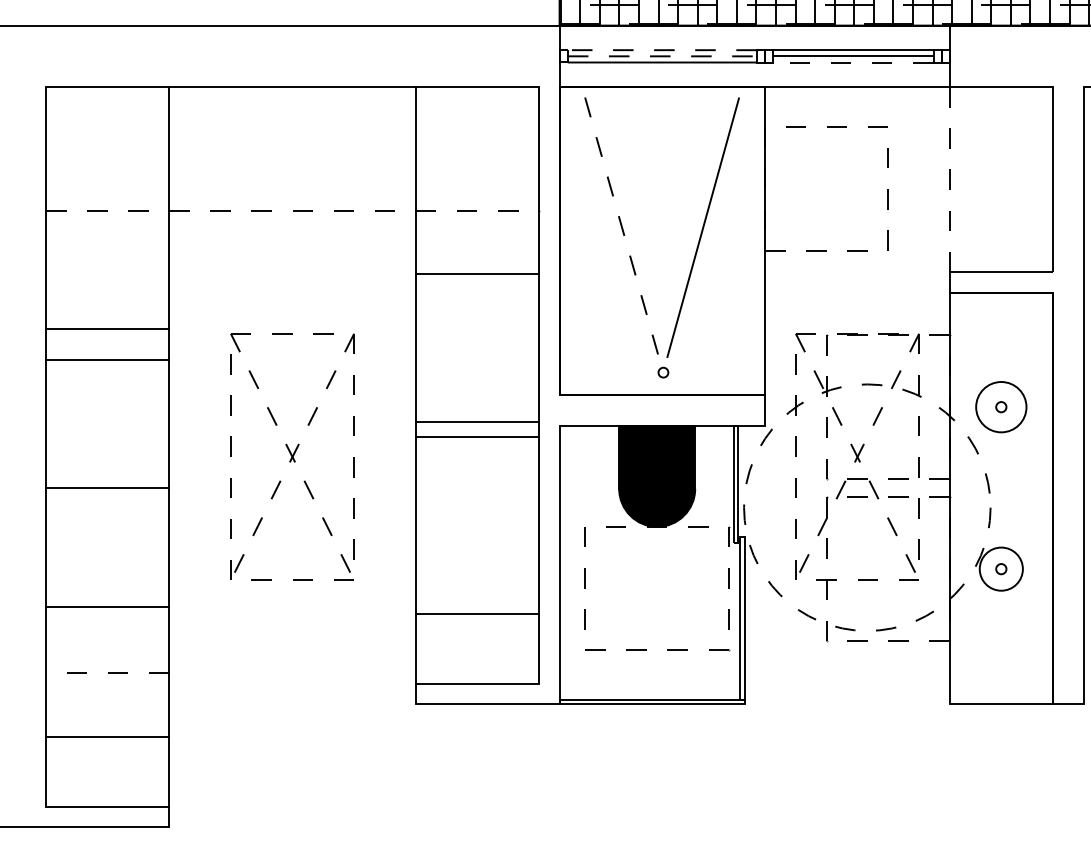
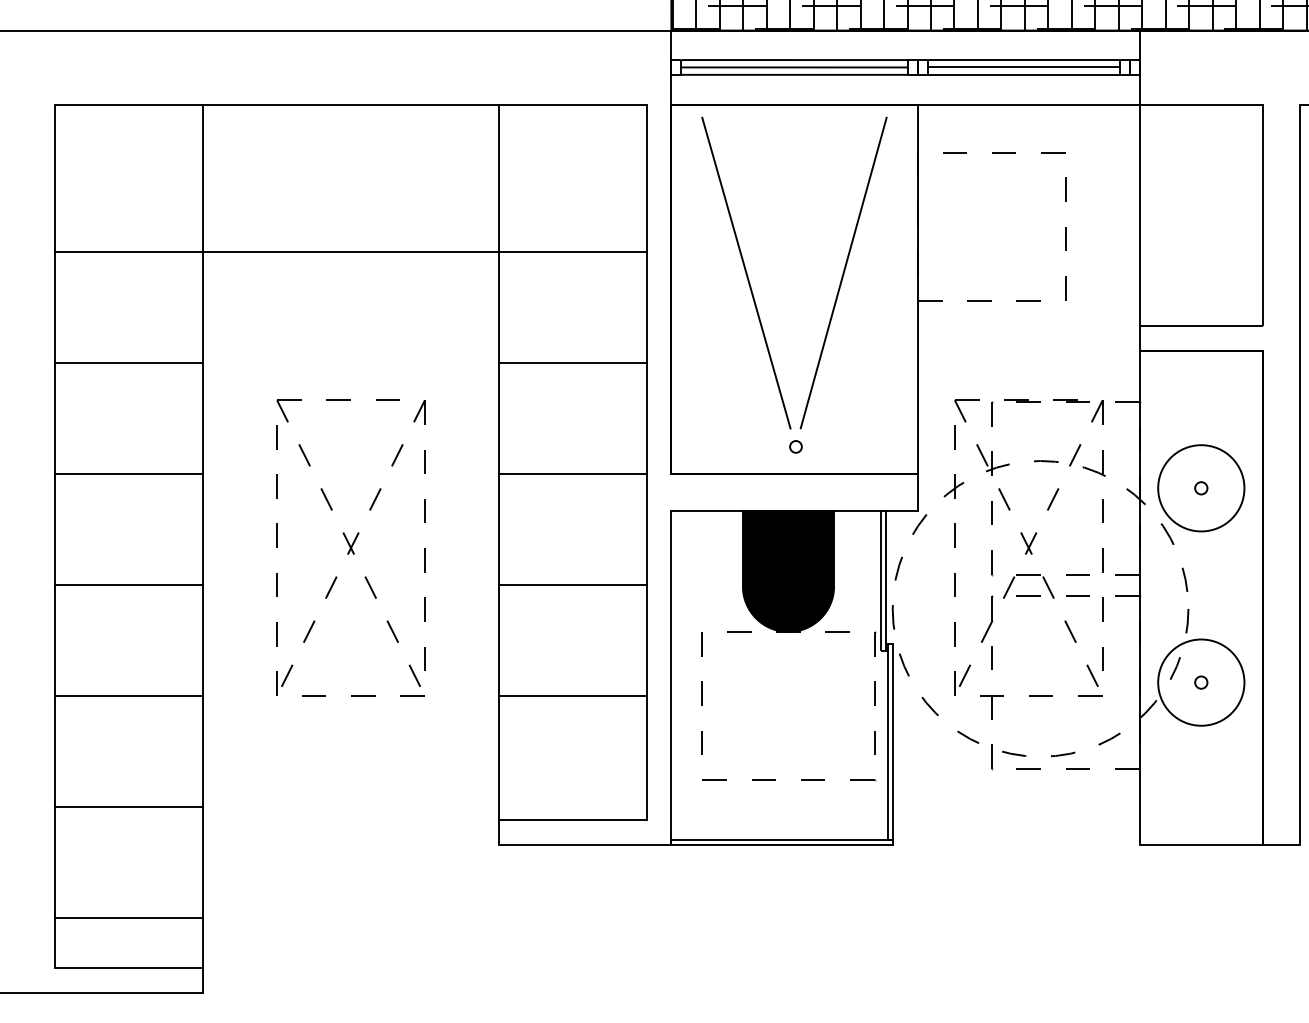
line: (662, 50) -> (794, 60), dashed -> solid
line: (663, 56) -> (795, 67), dashed -> solid
line: (853, 62) -> (1023, 74), dashed -> solid
line: (949, 179) -> (1139, 215), dashed -> solid
line: (292, 210) -> (351, 252), dashed -> solid
line: (622, 228) -> (746, 273), dashed -> solid
line: (477, 273) -> (572, 363), moved
line: (107, 328) -> (129, 363), moved
line: (107, 360) -> (129, 474), moved
circle: (1001, 407) -> (1201, 488), size x1.43
line: (477, 422) -> (572, 474), moved
line: (477, 437) -> (572, 585), moved
circle: (1001, 569) -> (1201, 682), size x1.67
line: (107, 607) -> (129, 696), moved
line: (477, 614) -> (572, 696), moved
line: (107, 672) -> (129, 806), dashed -> solid
line: (107, 736) -> (129, 917), moved

